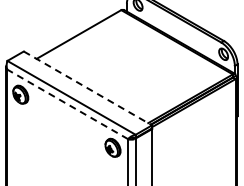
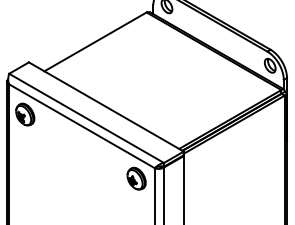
line: (87, 88) -> (105, 107), dashed -> solid
line: (67, 104) -> (81, 126), dashed -> solid

